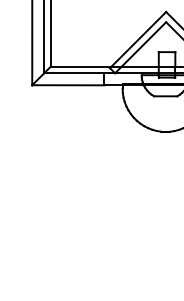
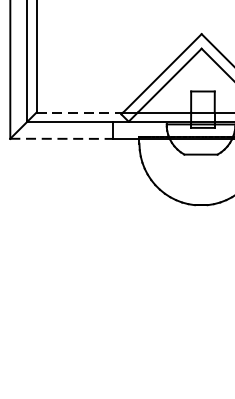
line: (81, 66) -> (80, 112), solid -> dashed
line: (68, 85) -> (62, 139), solid -> dashed

